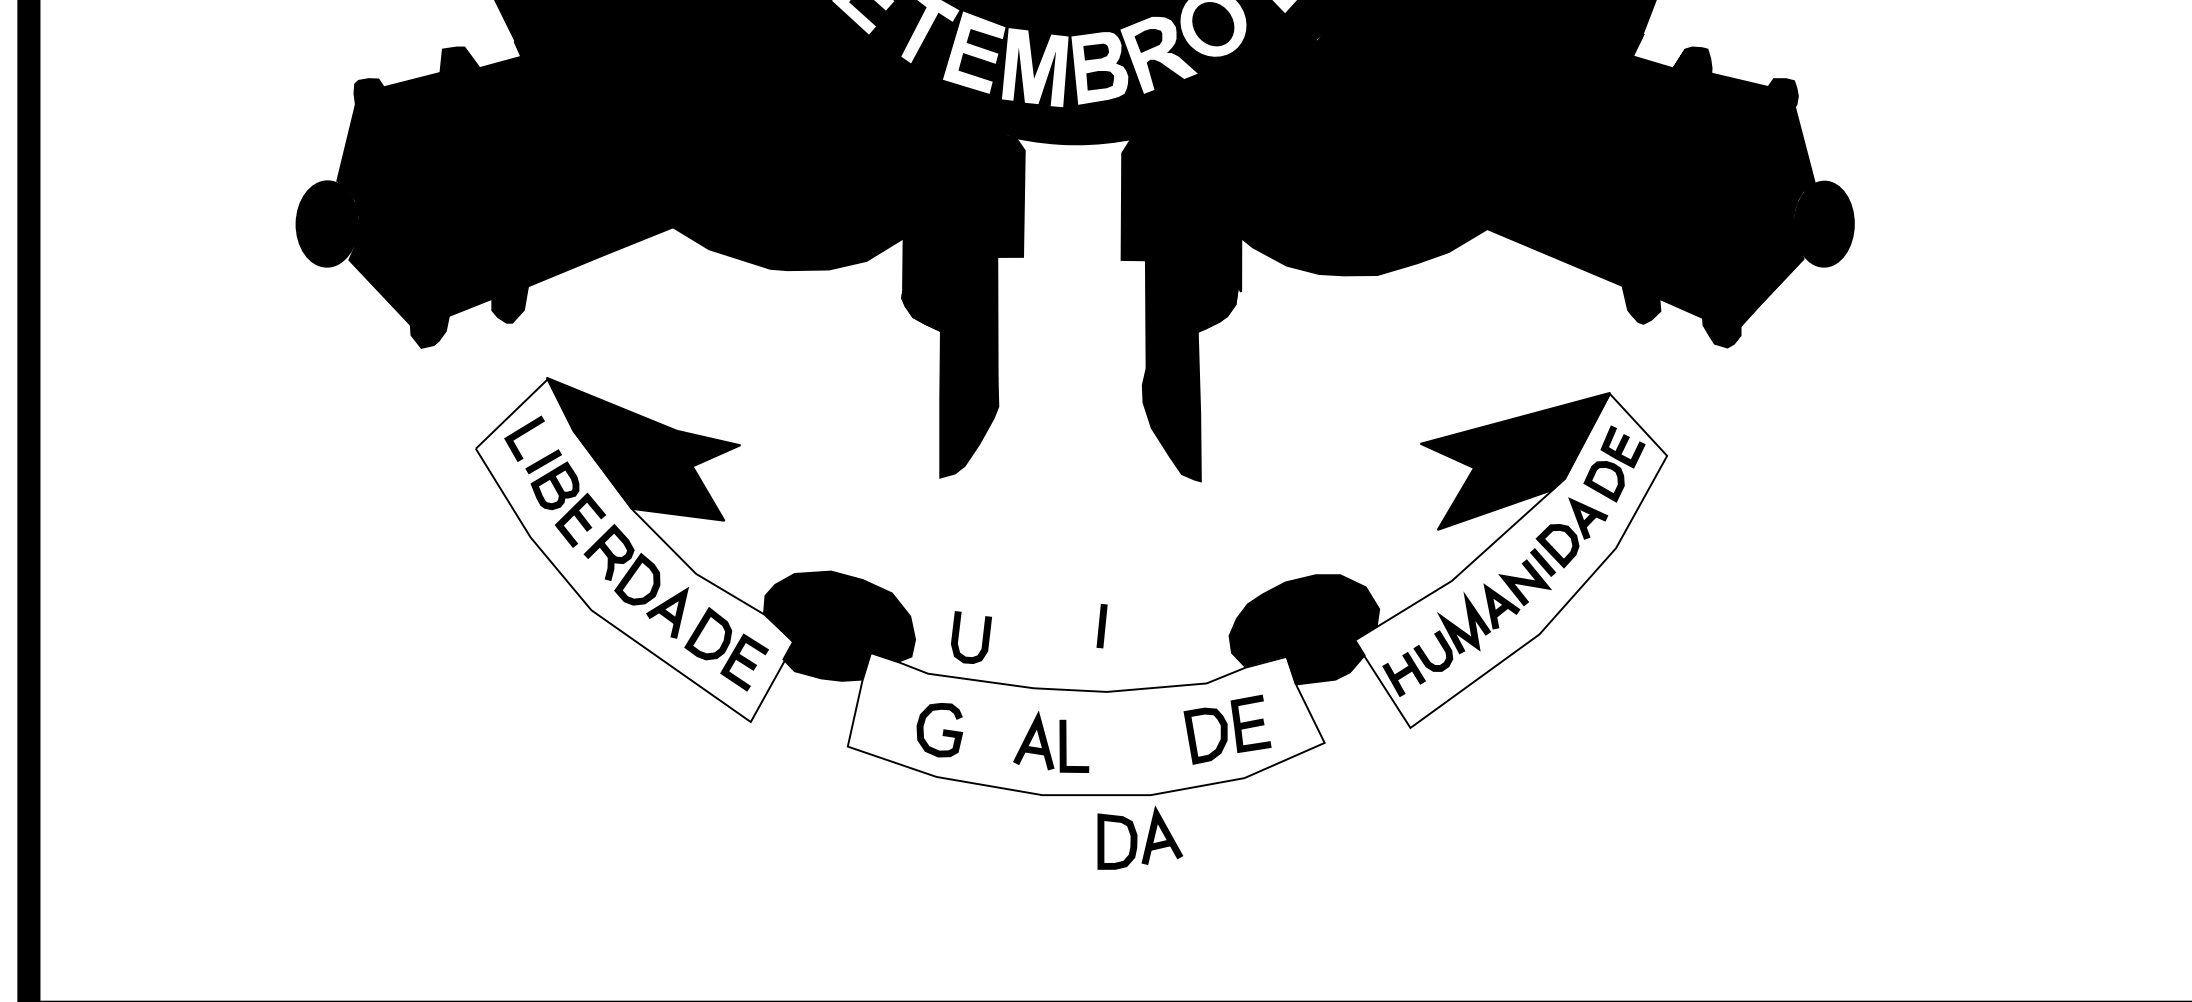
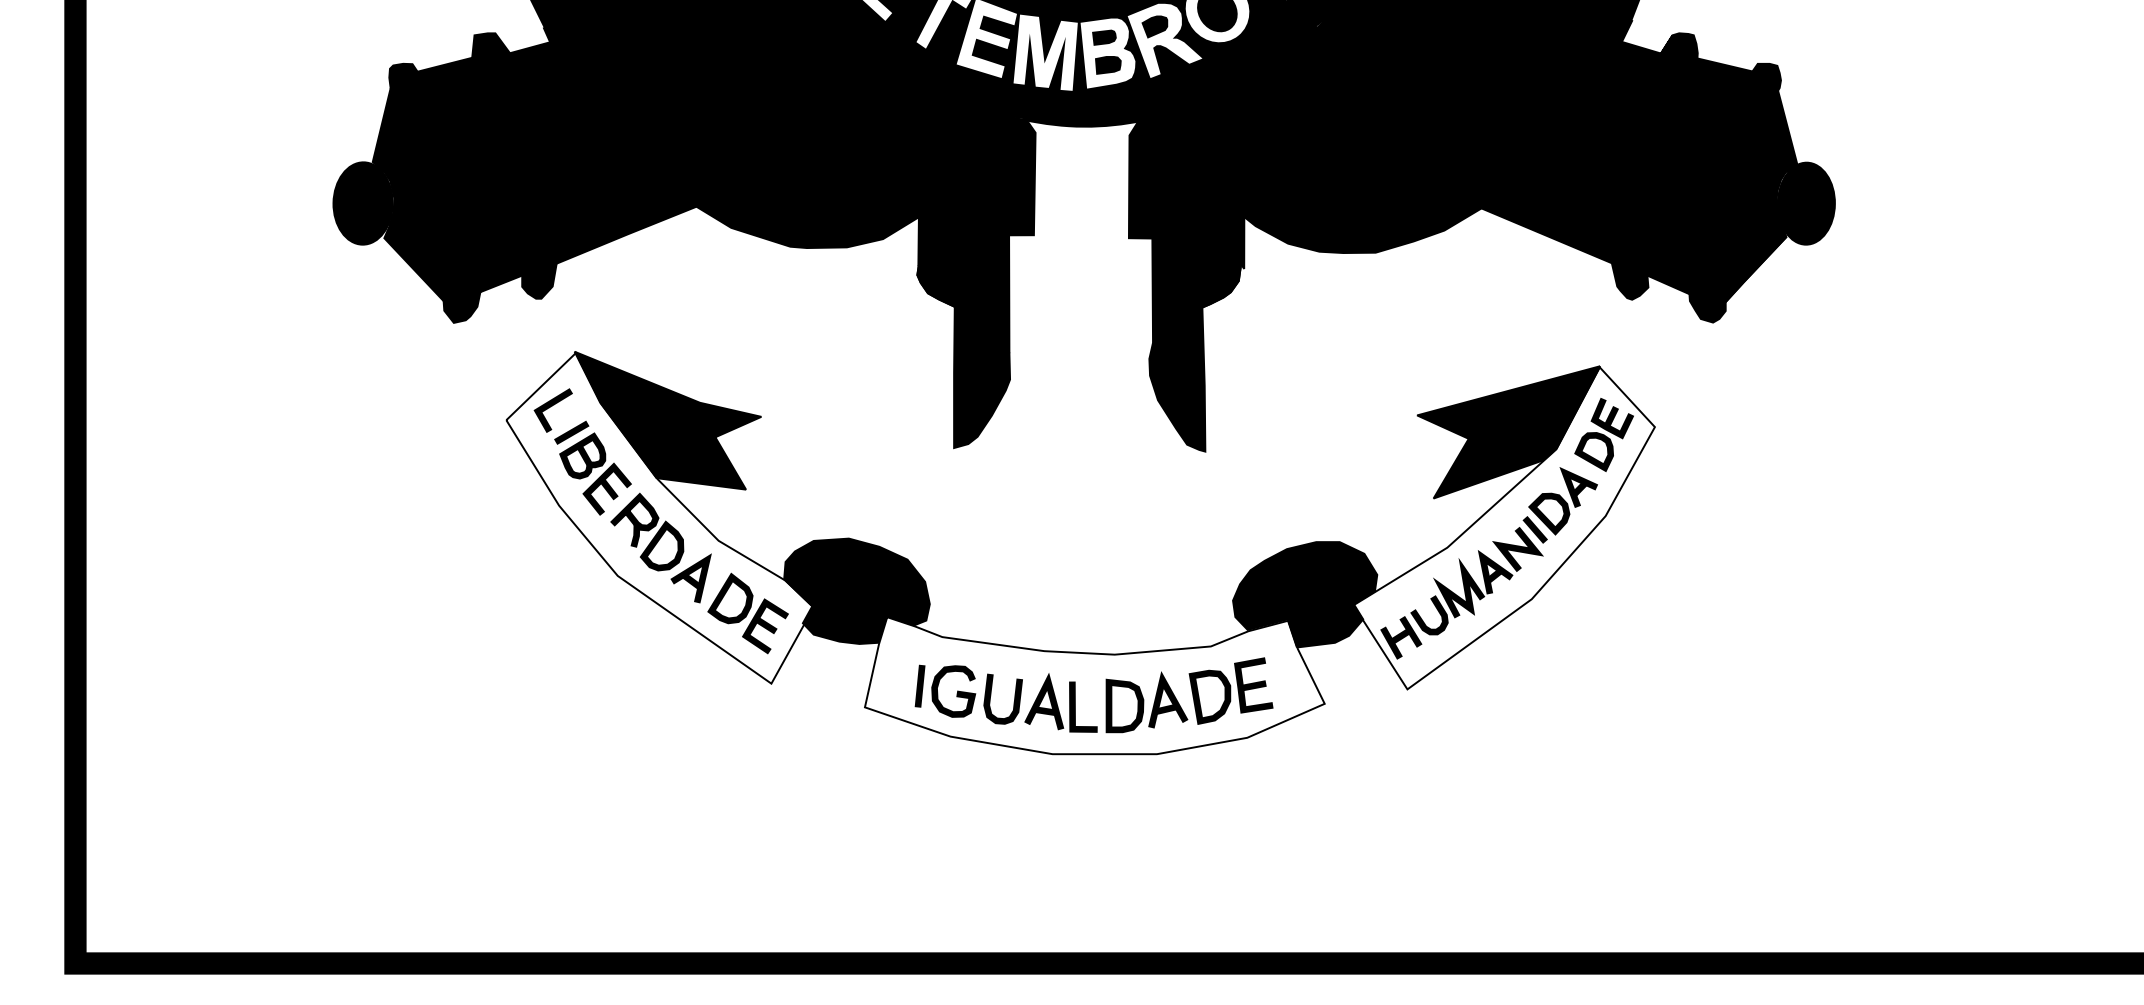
line: (1101, 625) -> (919, 685), moved
curve: (959, 633) -> (991, 695), moved
part: (1139, 838) -> (1146, 702), moved

